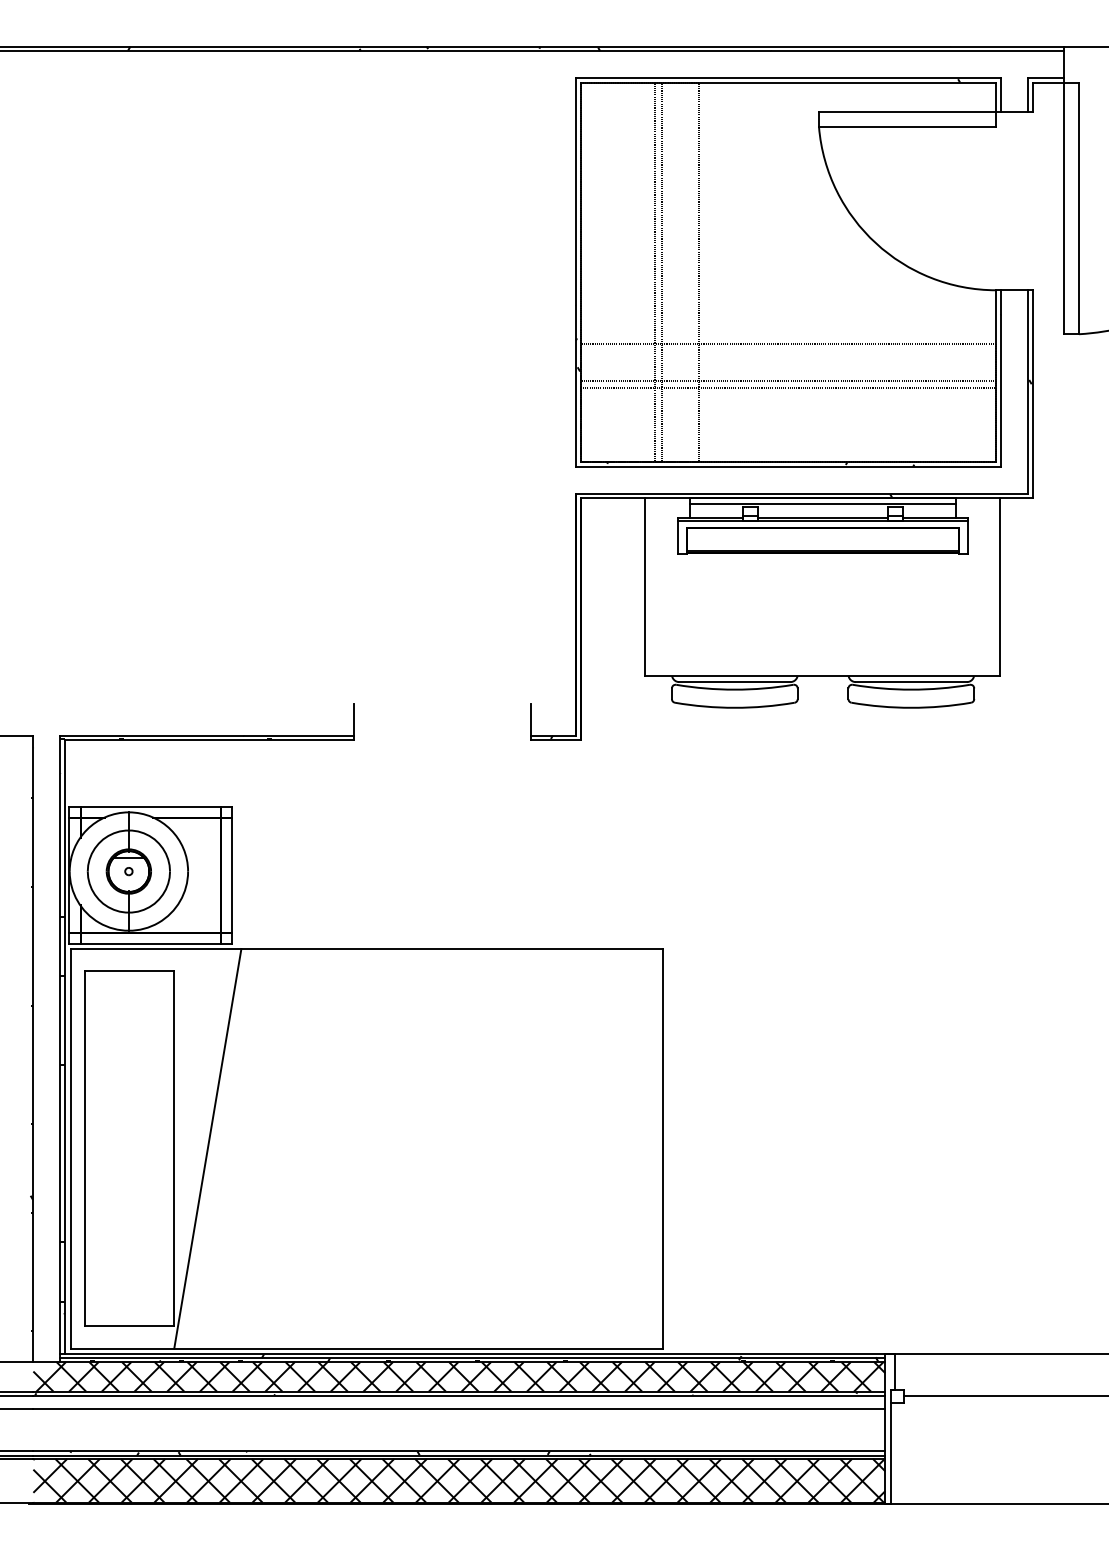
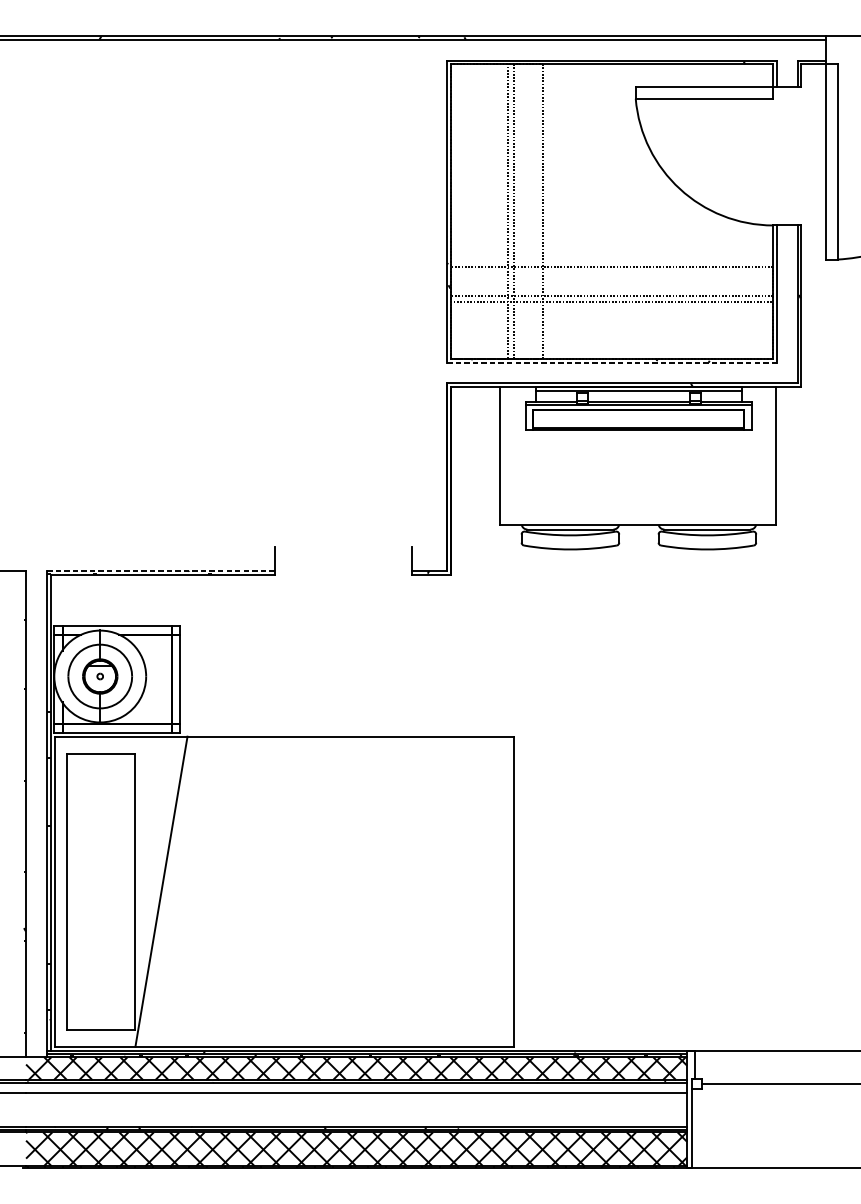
line: (788, 467) -> (612, 362), solid -> dashed
line: (206, 735) -> (160, 570), solid -> dashed

